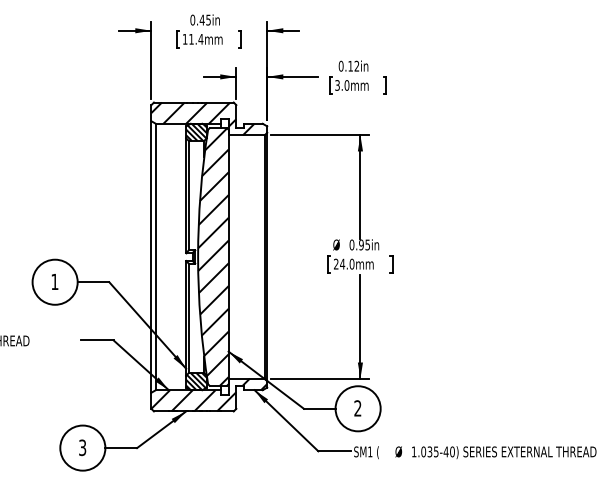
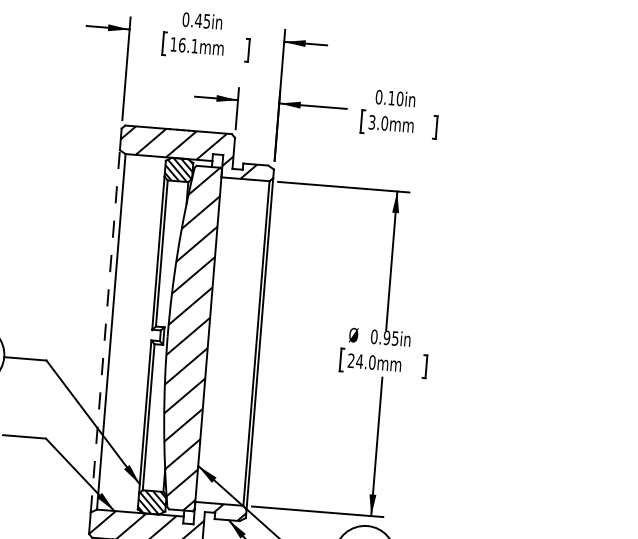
text: (196, 38) -> (188, 44), 11.4mm -> 16.1mm
text: (356, 66) -> (399, 99), 0.12in -> 0.10in
line: (151, 256) -> (105, 330), solid -> dashed

